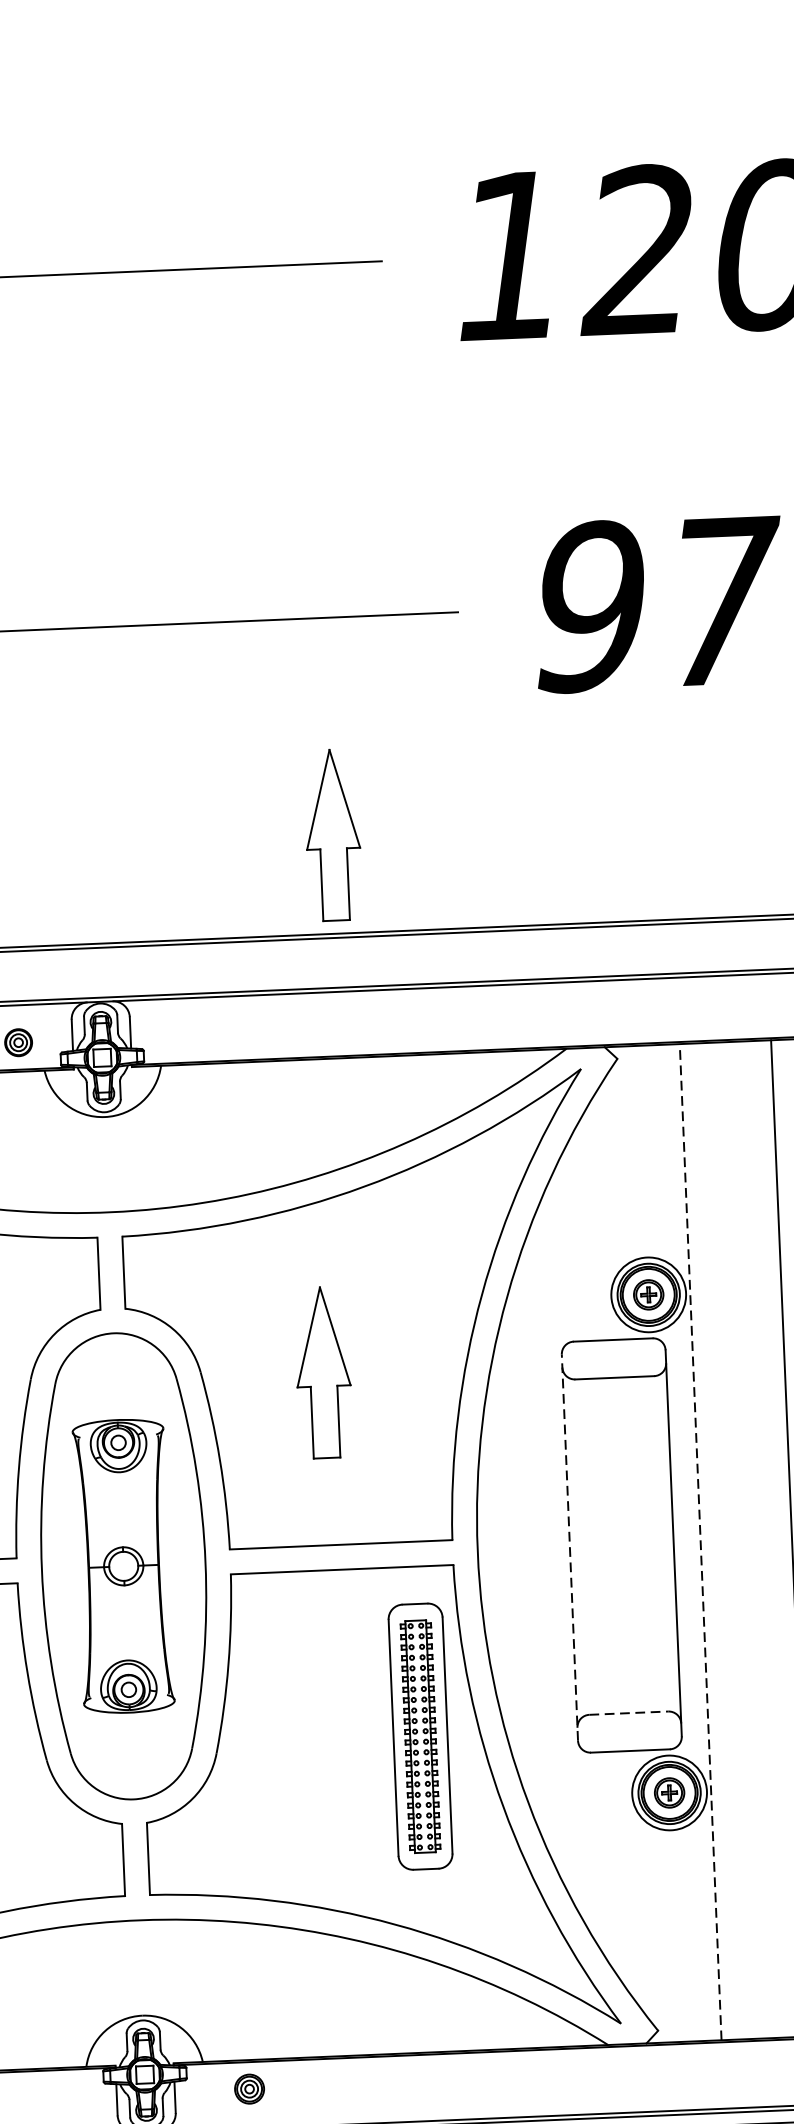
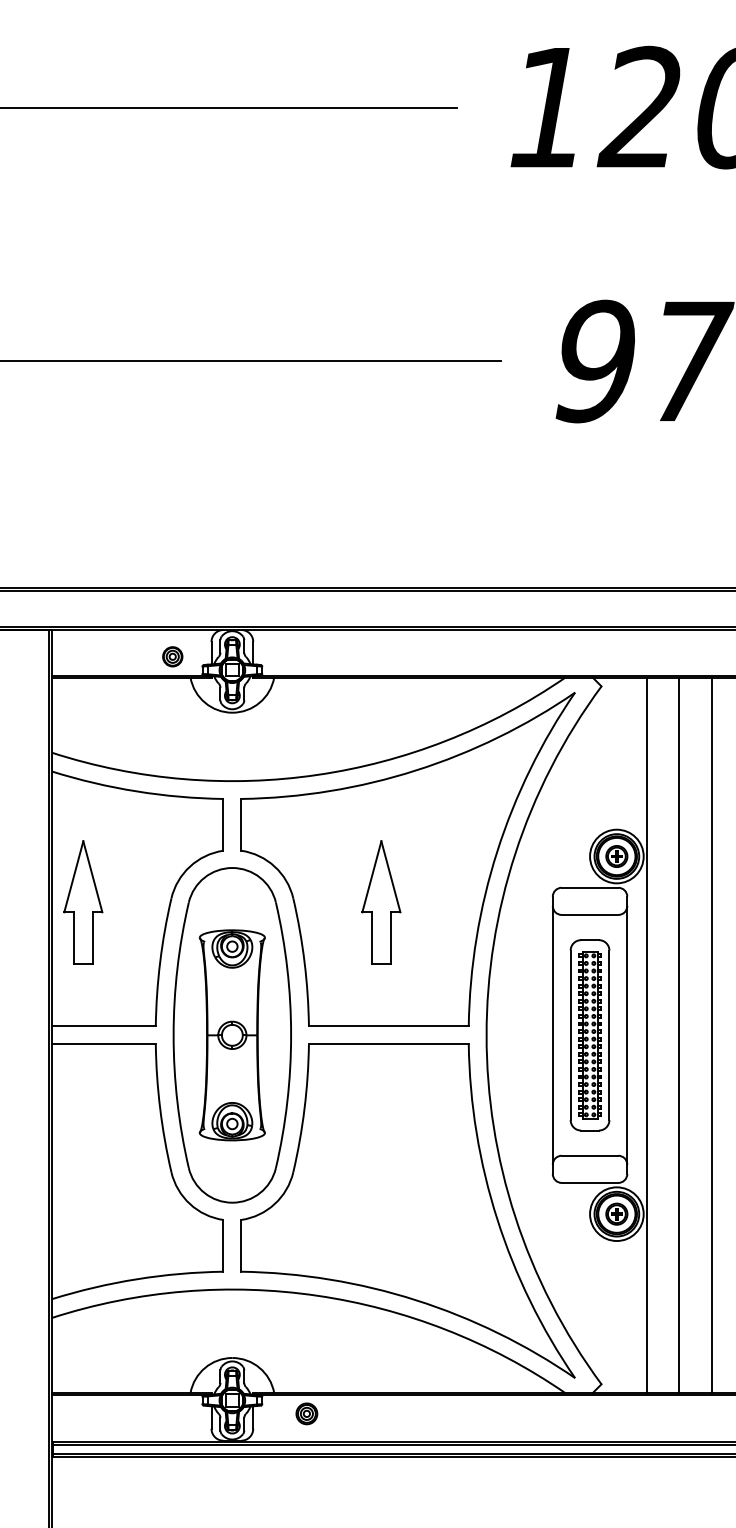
part: (333, 835) -> (404, 517), removed
line: (746, 1540) -> (679, 1035), added
line: (700, 1542) -> (646, 1035), dashed -> solid
line: (569, 1547) -> (552, 1035), dashed -> solid
line: (629, 1712) -> (590, 1155), dashed -> solid
part: (419, 1736) -> (589, 1035), moved

